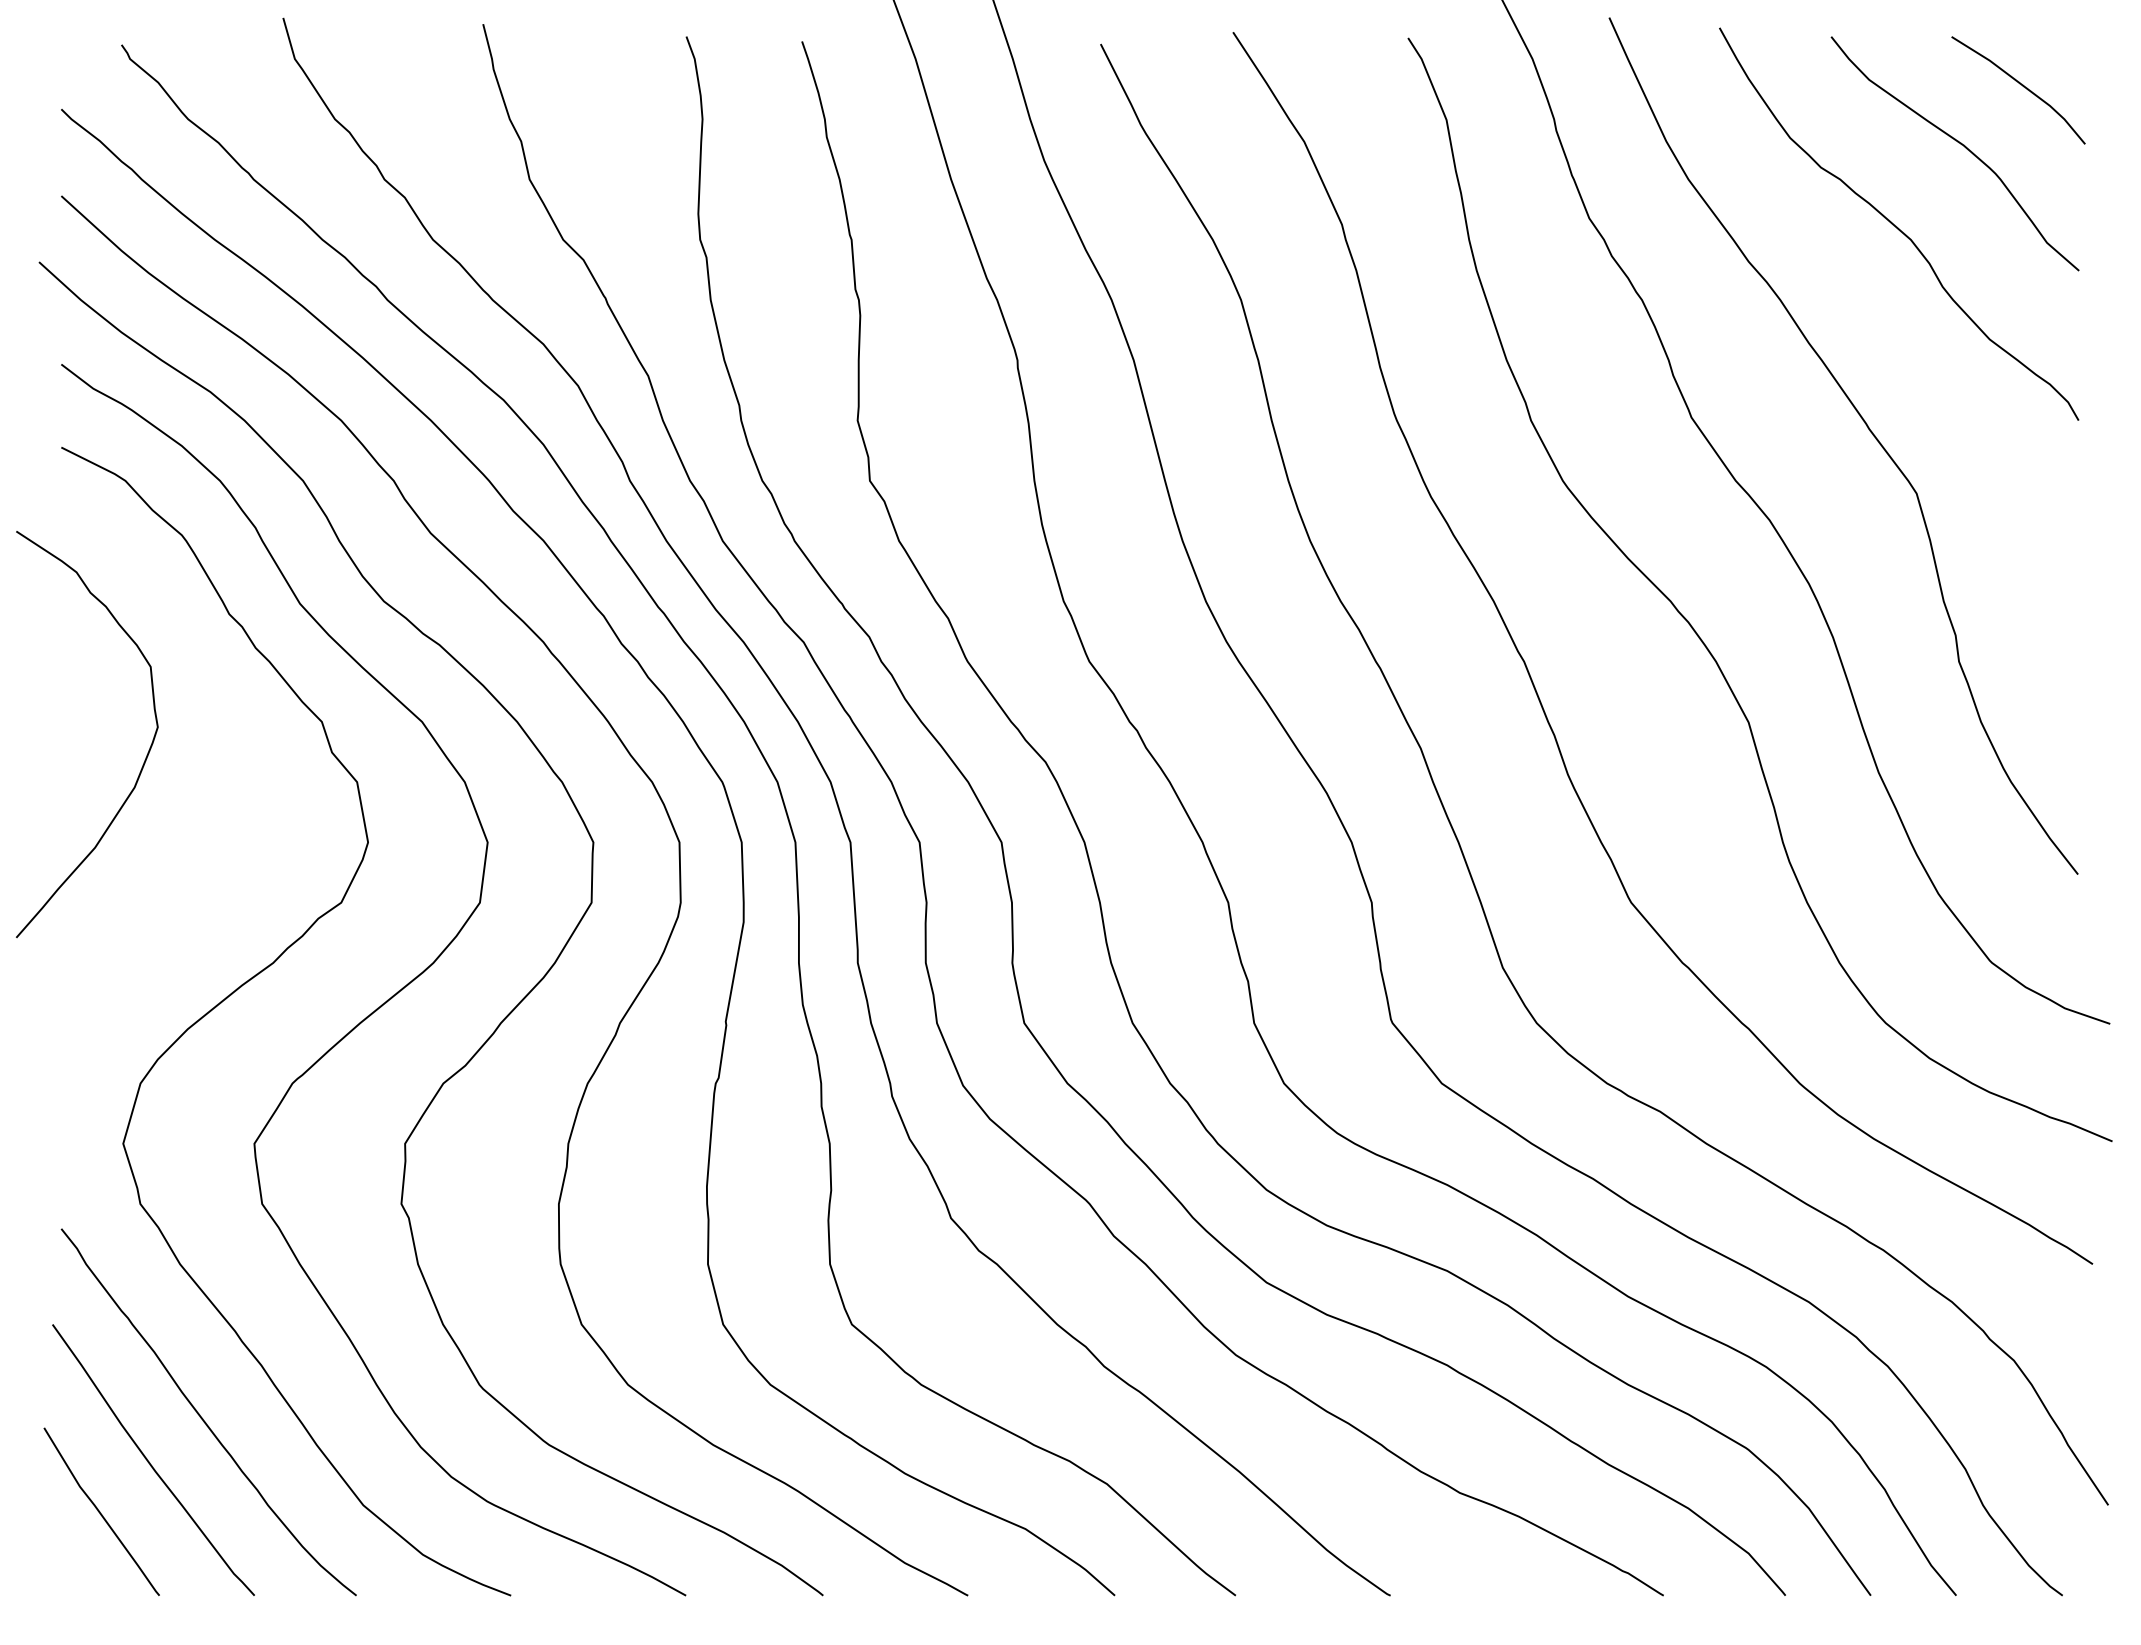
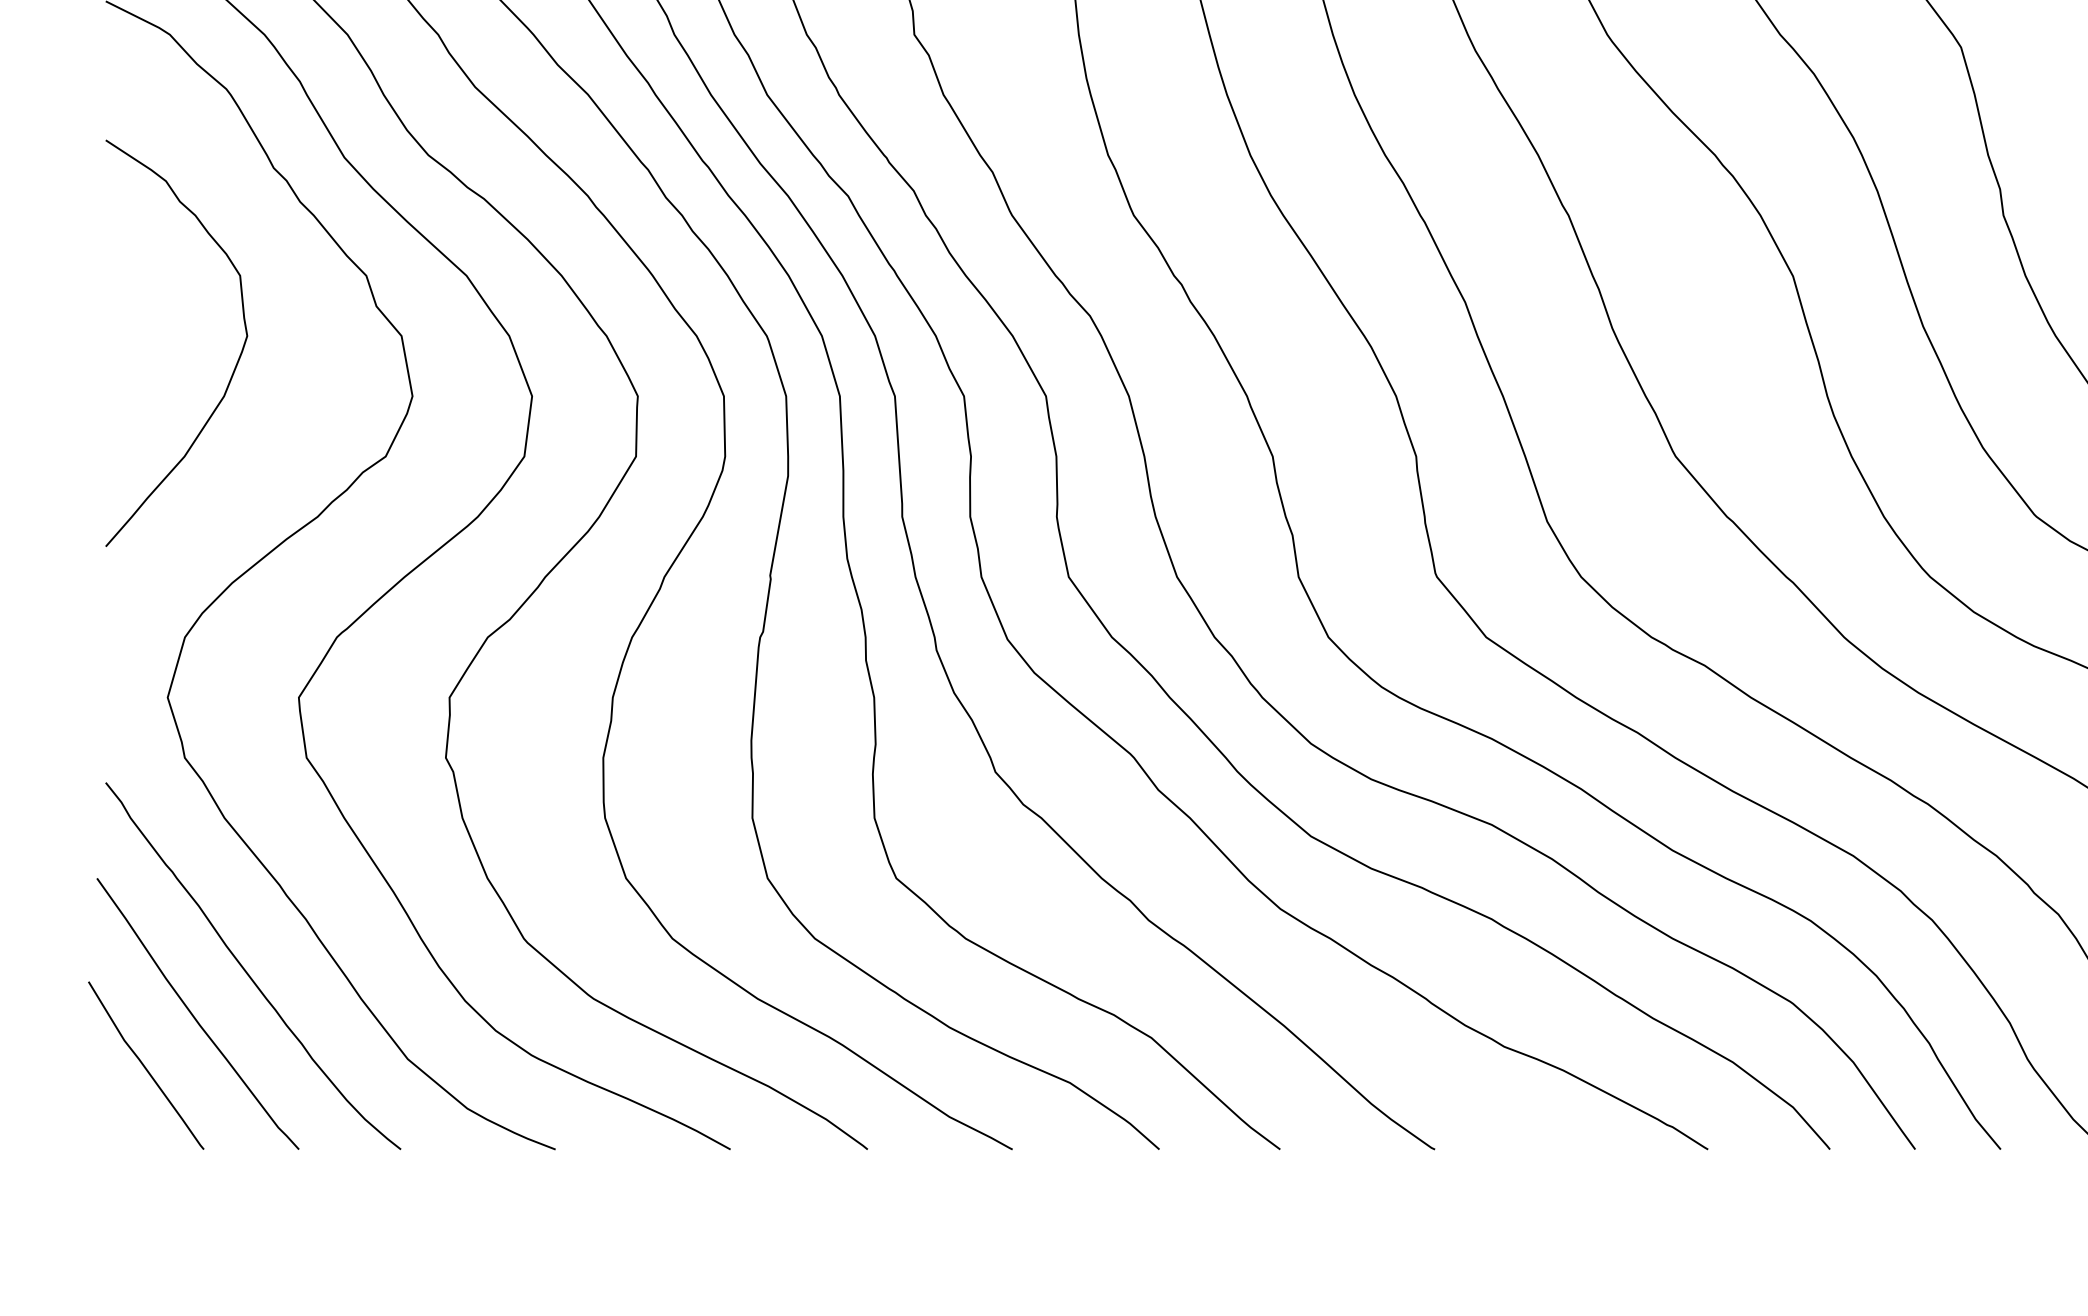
curve: (145, 757) -> (234, 366), moved

